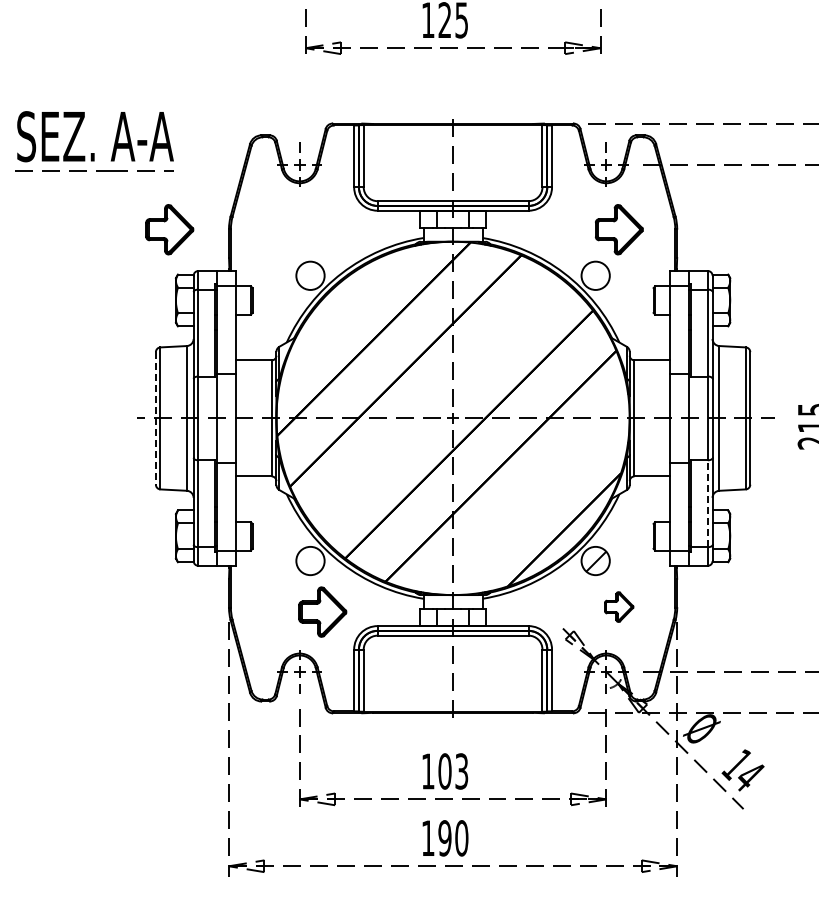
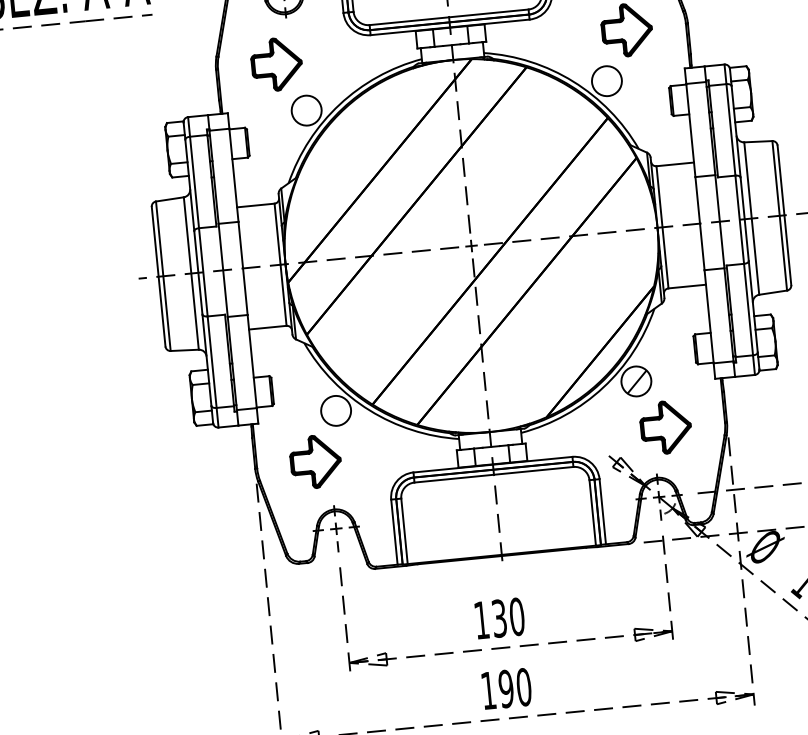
part: (169, 229) -> (276, 64), moved
line: (155, 418) -> (158, 276), dashed -> solid
line: (707, 503) -> (748, 309), dashed -> solid
part: (618, 606) -> (665, 426), size x1.67
part: (322, 611) -> (315, 461), moved
text: (453, 771) -> (508, 617), 103 -> 130

